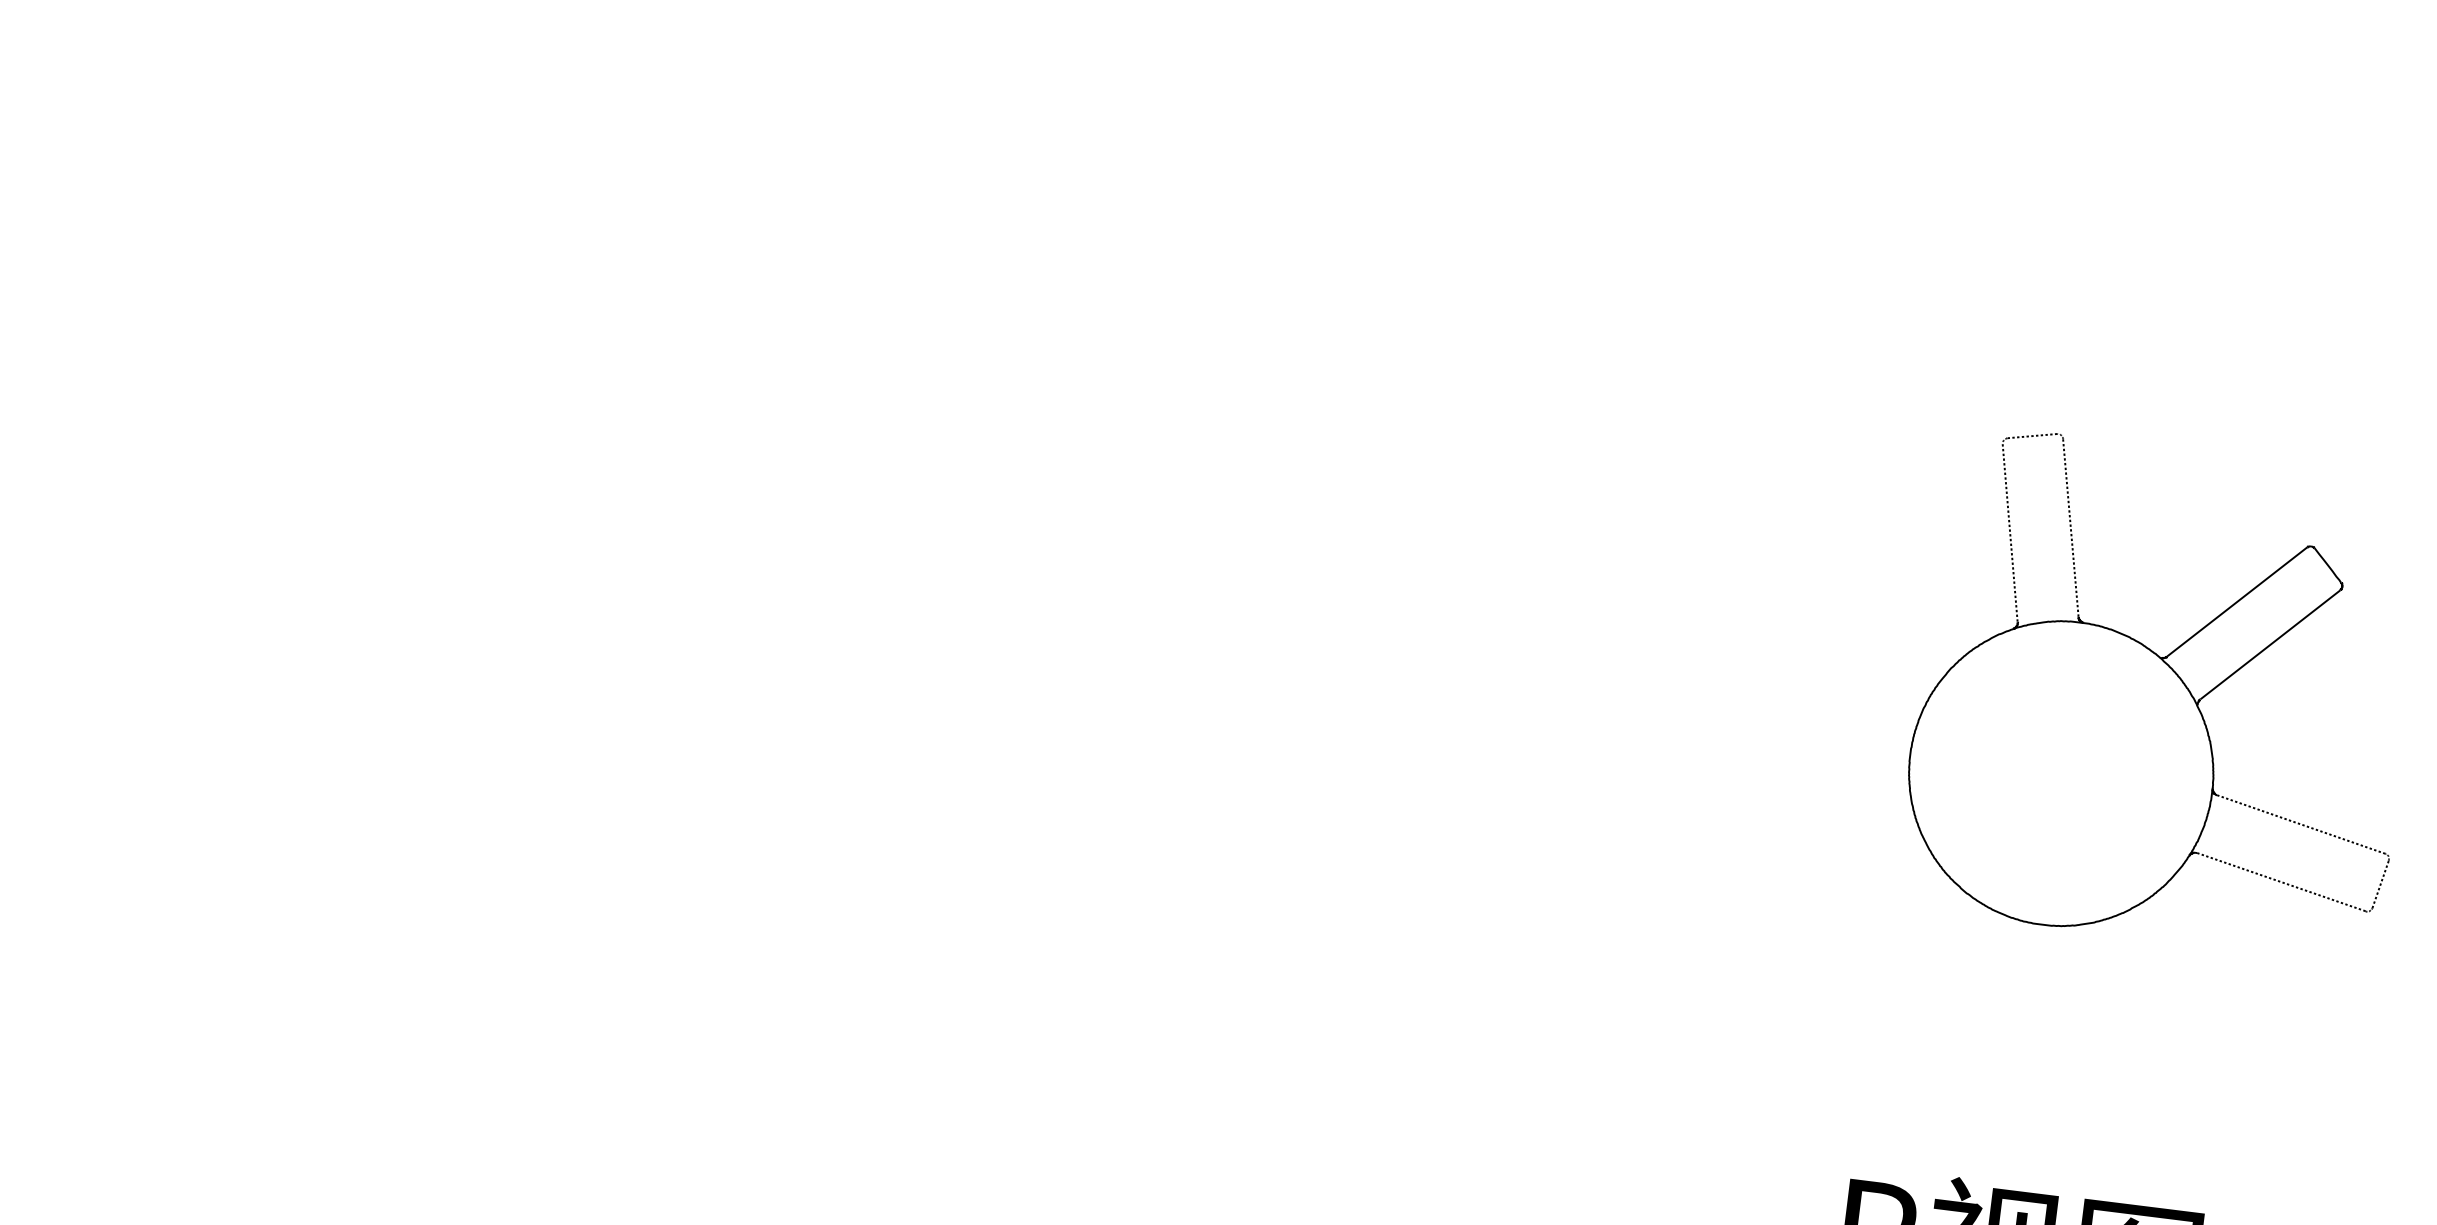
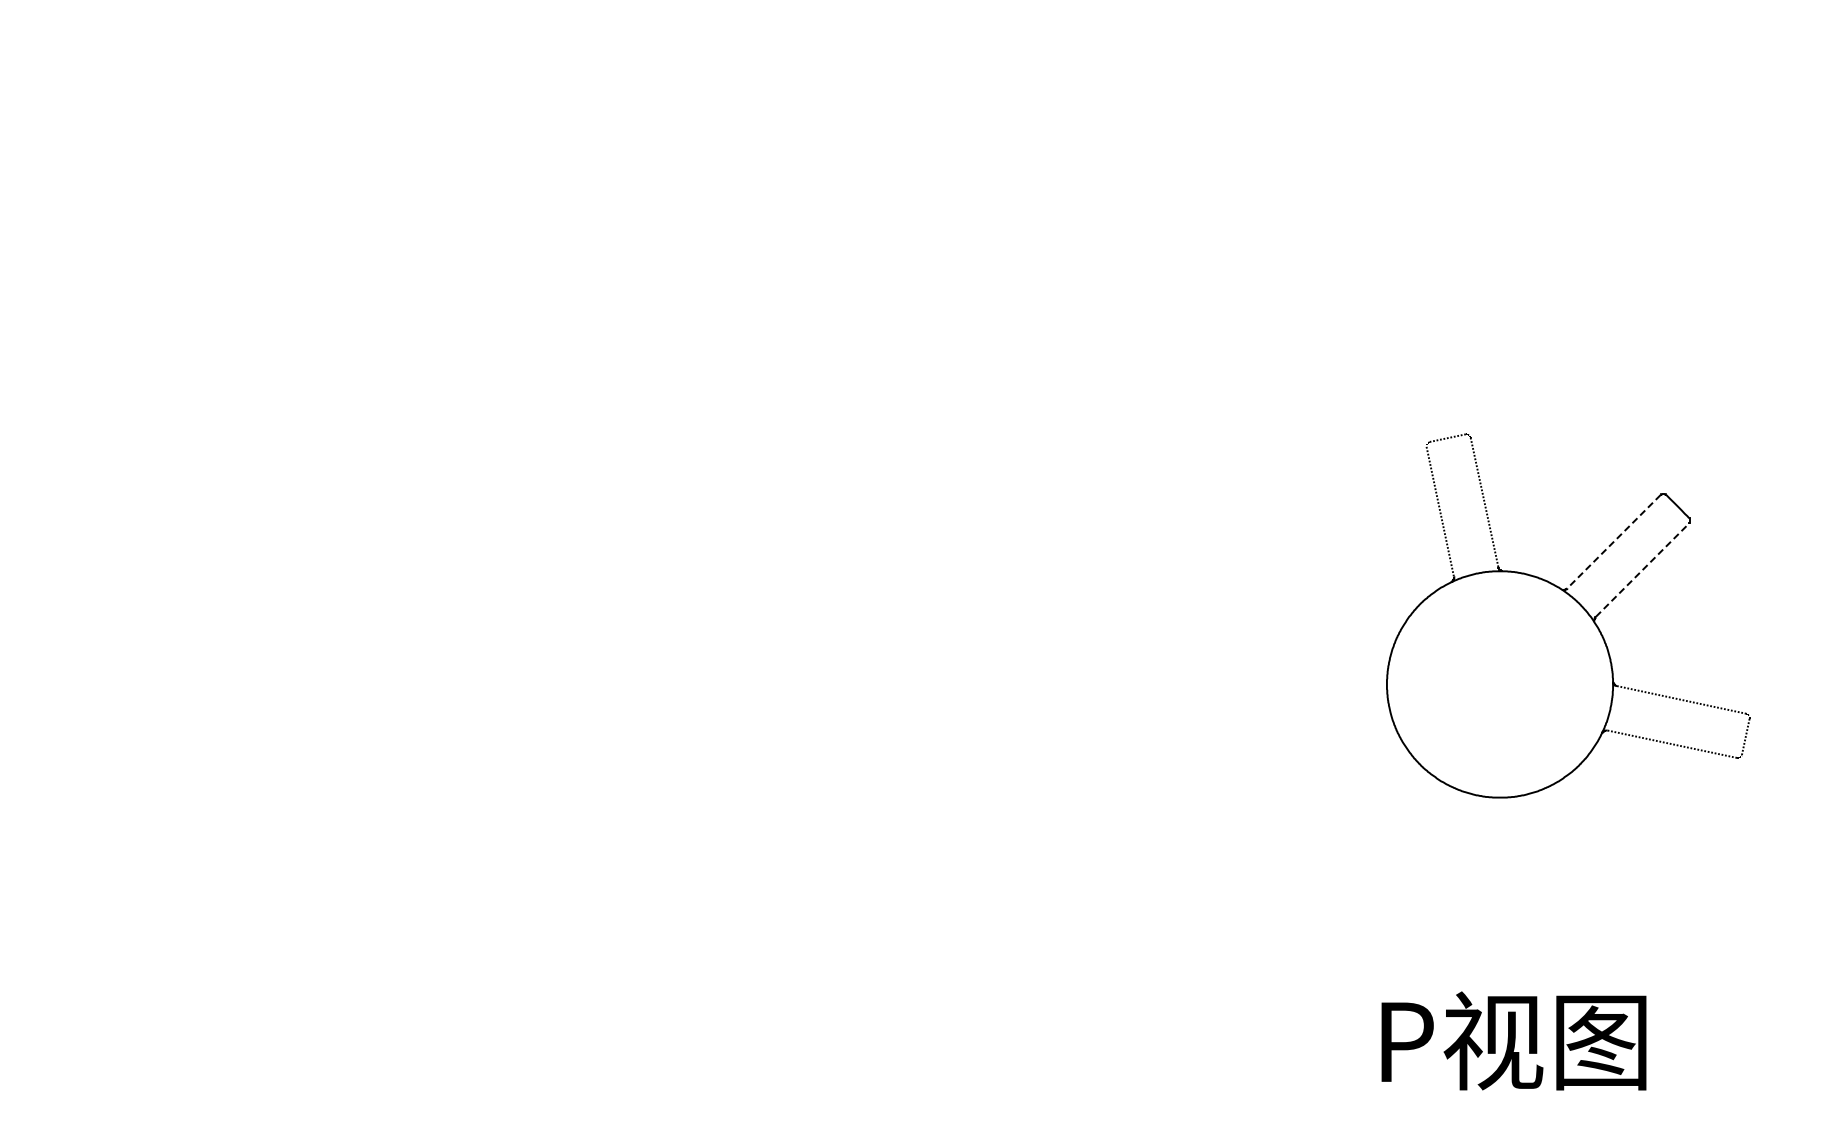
line: (2236, 602) -> (1613, 542), solid -> dashed
line: (2270, 645) -> (1642, 570), solid -> dashed

